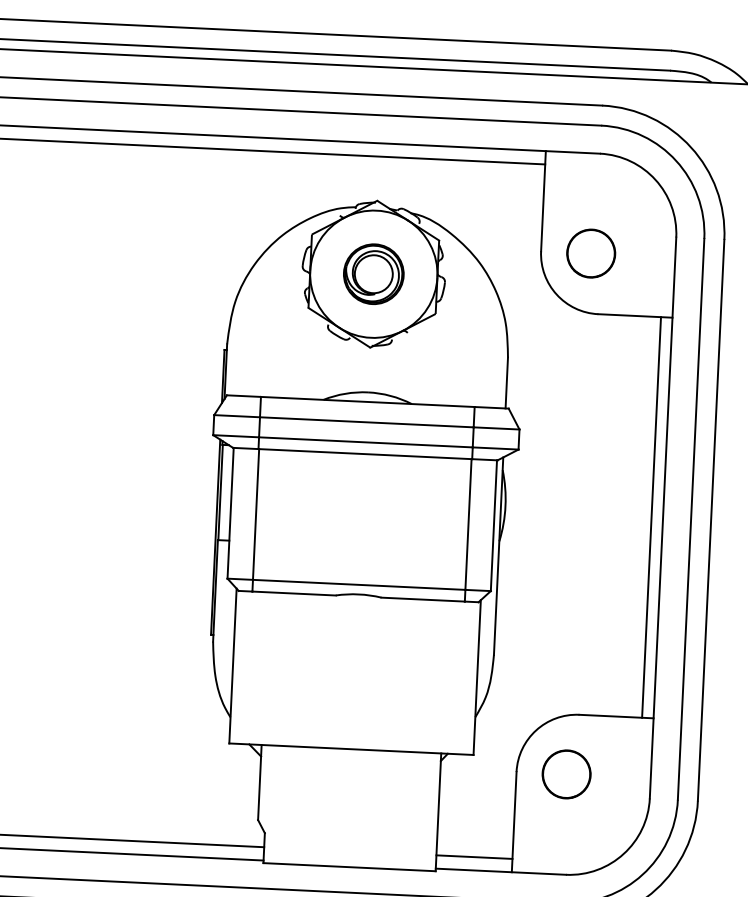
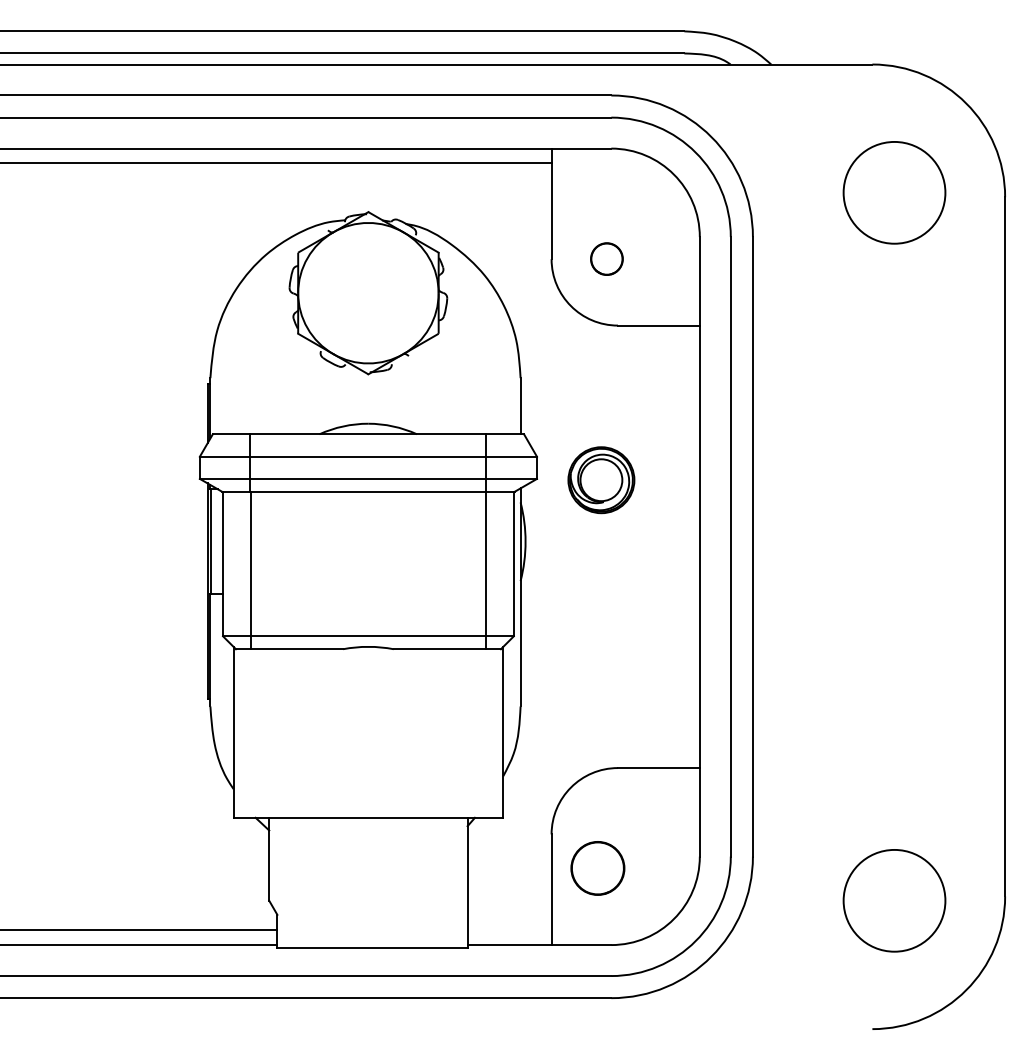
circle: (590, 252) -> (606, 258), size x0.6
part: (373, 274) -> (601, 480), moved
line: (651, 517) -> (687, 546), removed
circle: (566, 774) -> (597, 868), moved
line: (474, 857) -> (509, 930), removed

